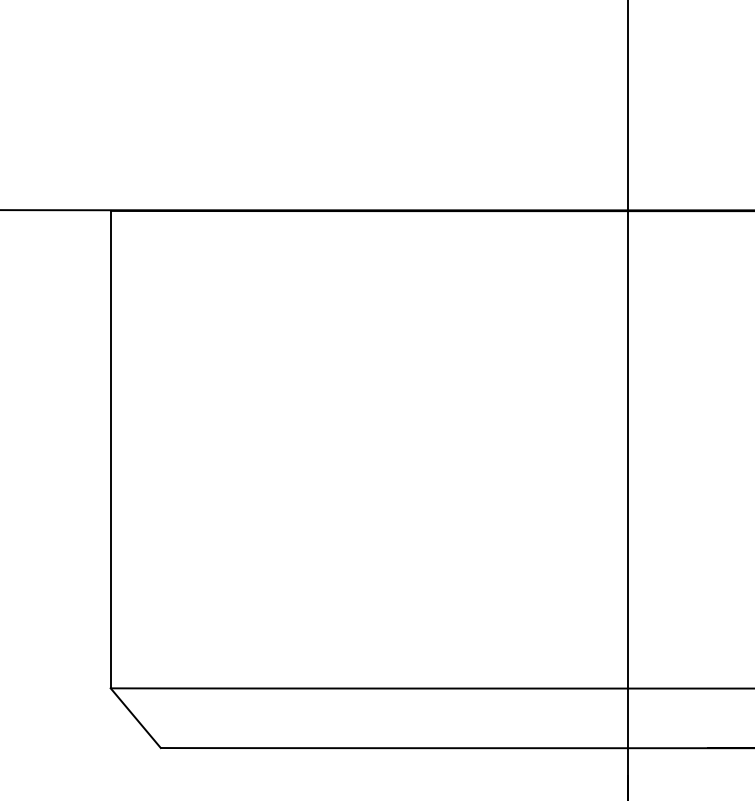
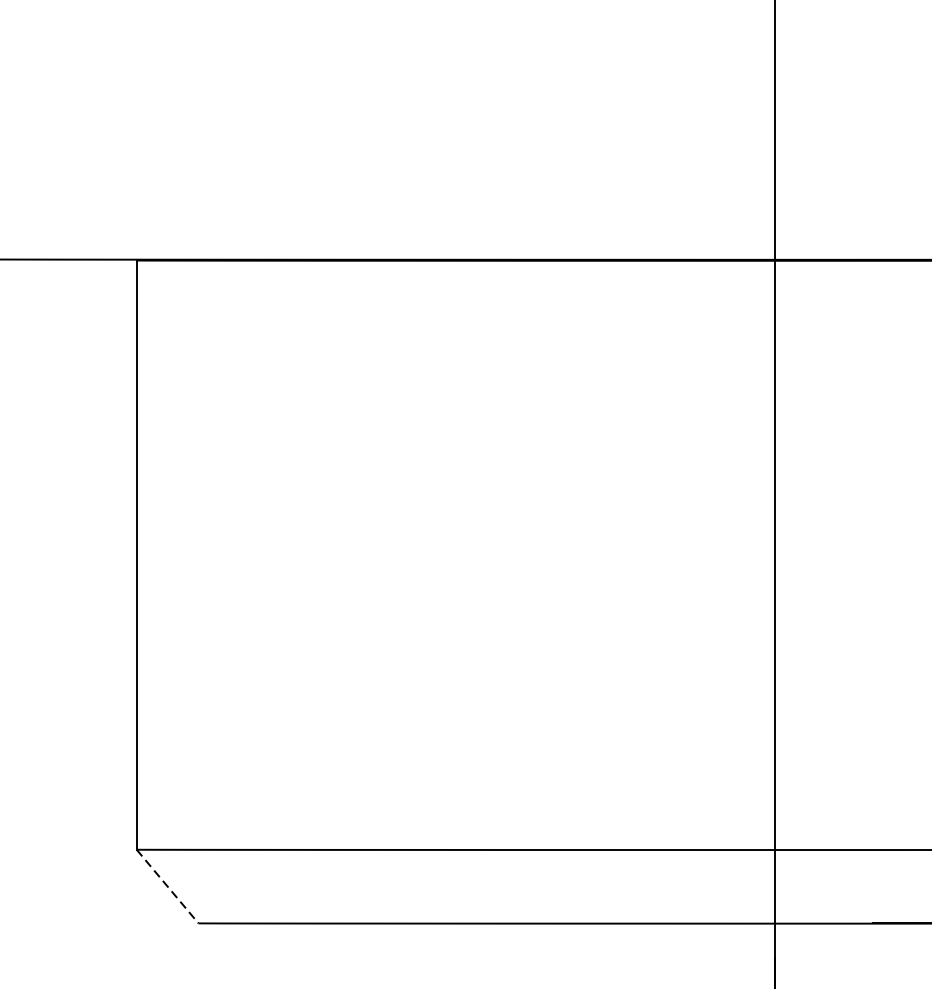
line: (135, 718) -> (167, 886), solid -> dashed

